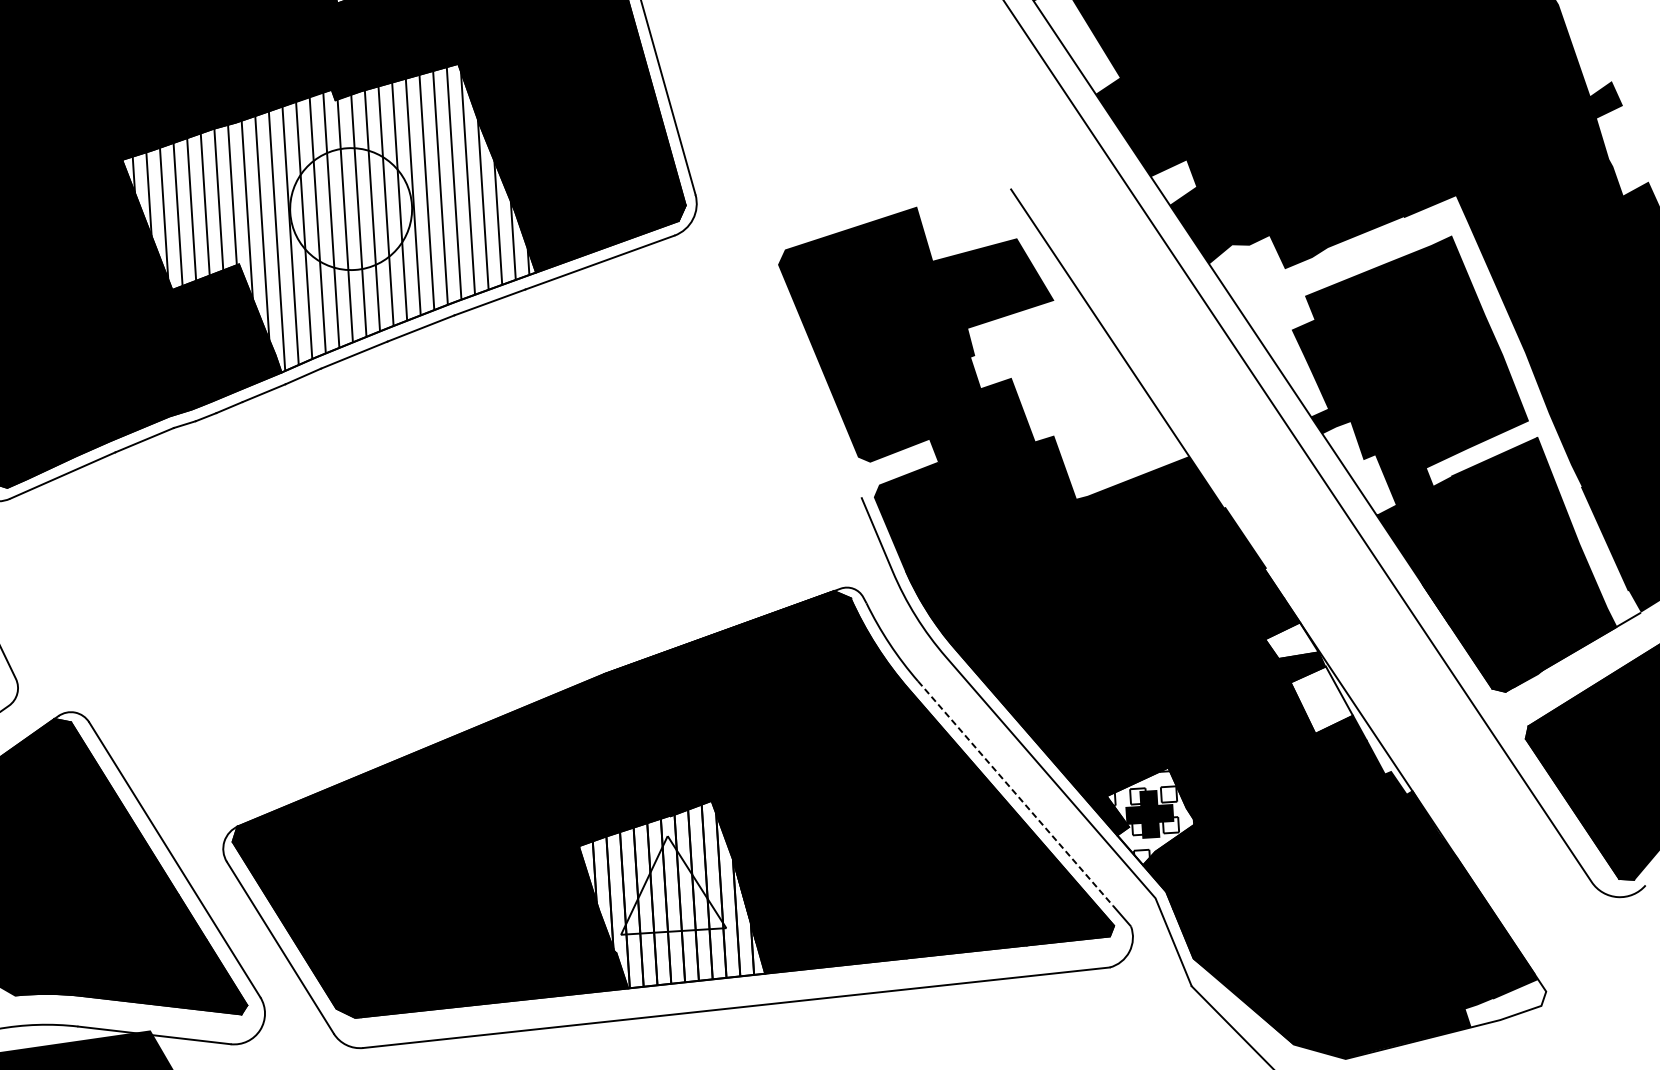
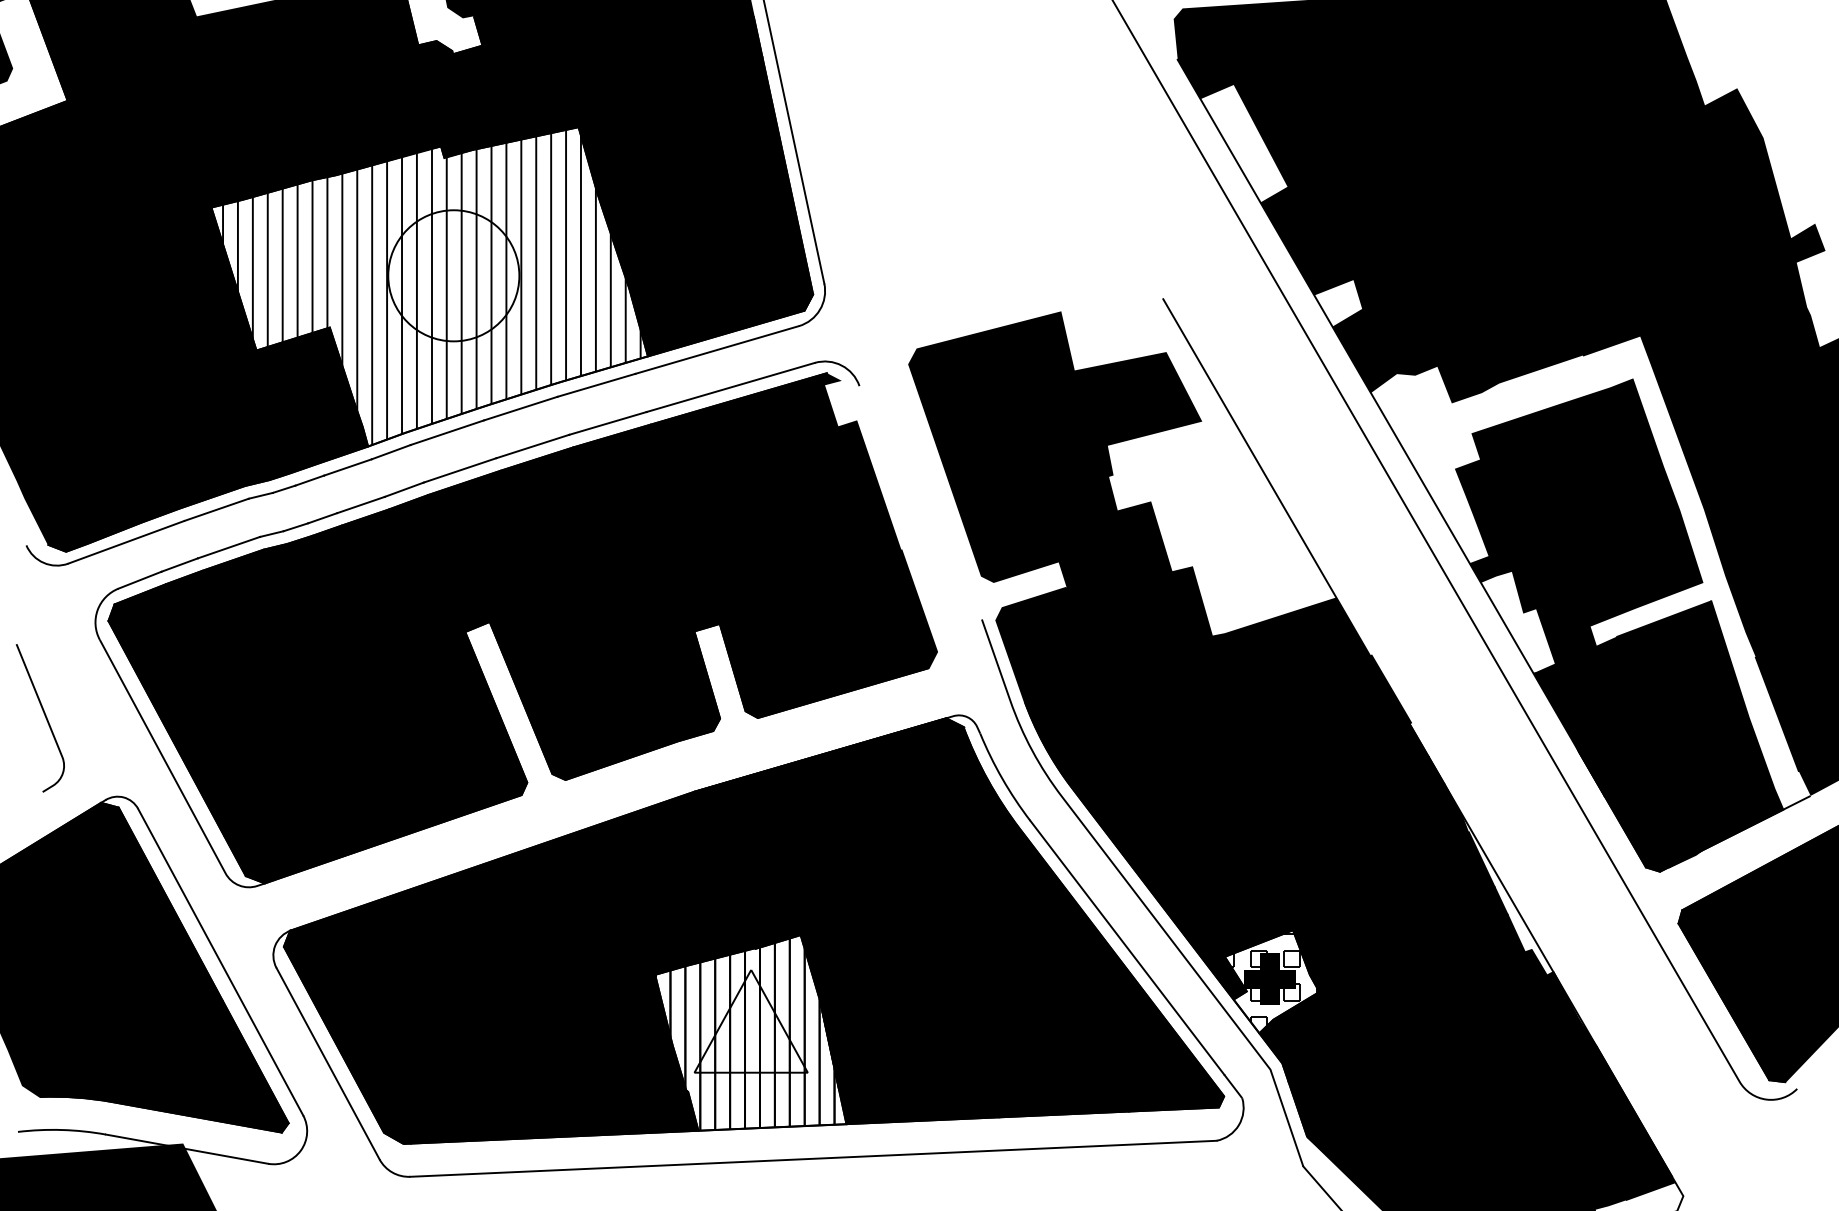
part: (428, 529) -> (515, 624), added
fill: (1291, 640) -> (1433, 802), added
fill: (1321, 700) -> (1461, 868), added
line: (1015, 793) -> (1127, 947), dashed -> solid

